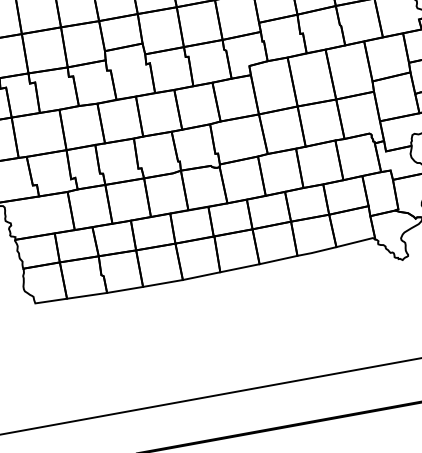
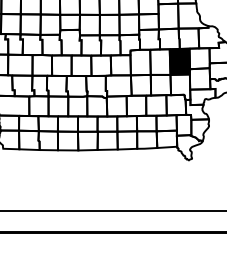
fill: (349, 70) -> (179, 61), added

